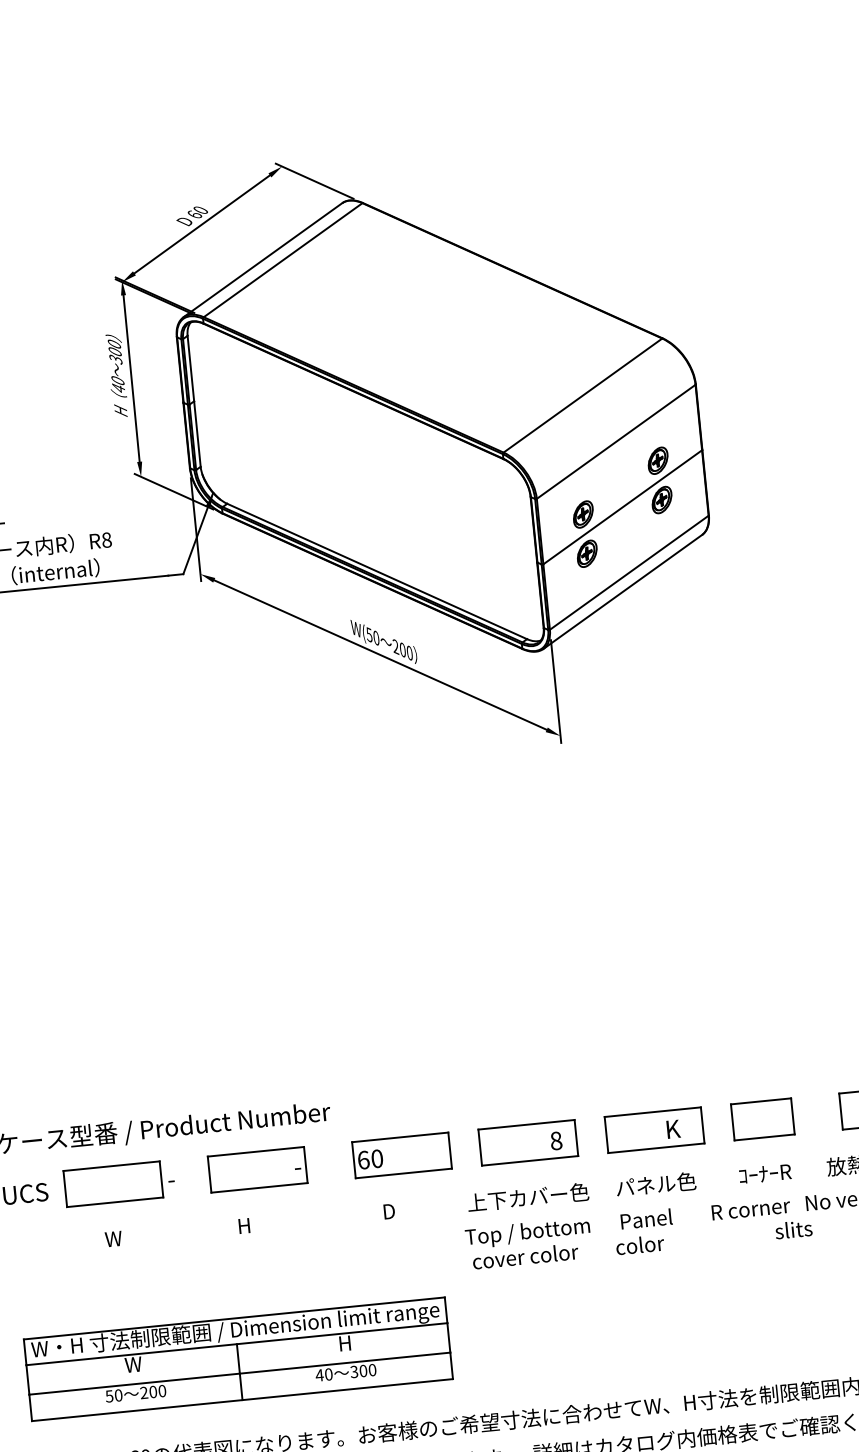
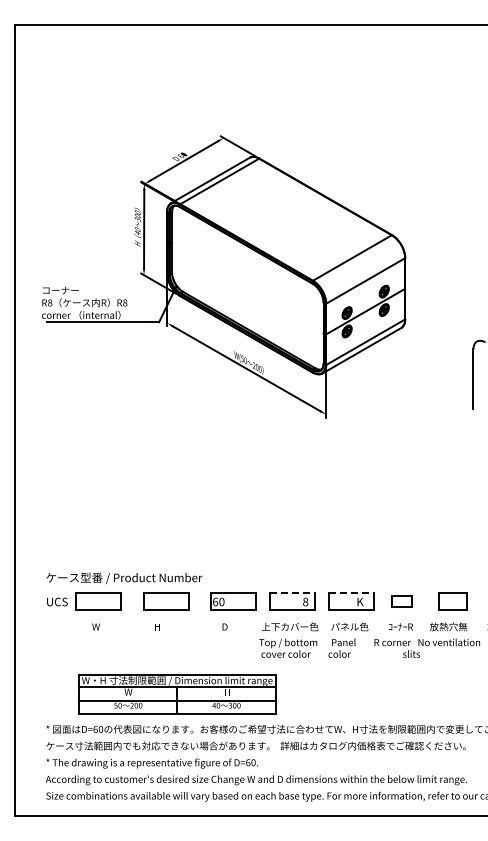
line: (652, 1112) -> (351, 593), solid -> dashed
part: (761, 1119) -> (401, 601), size x0.7
line: (526, 1125) -> (292, 593), solid -> dashed
part: (238, 1359) -> (177, 694), moved

